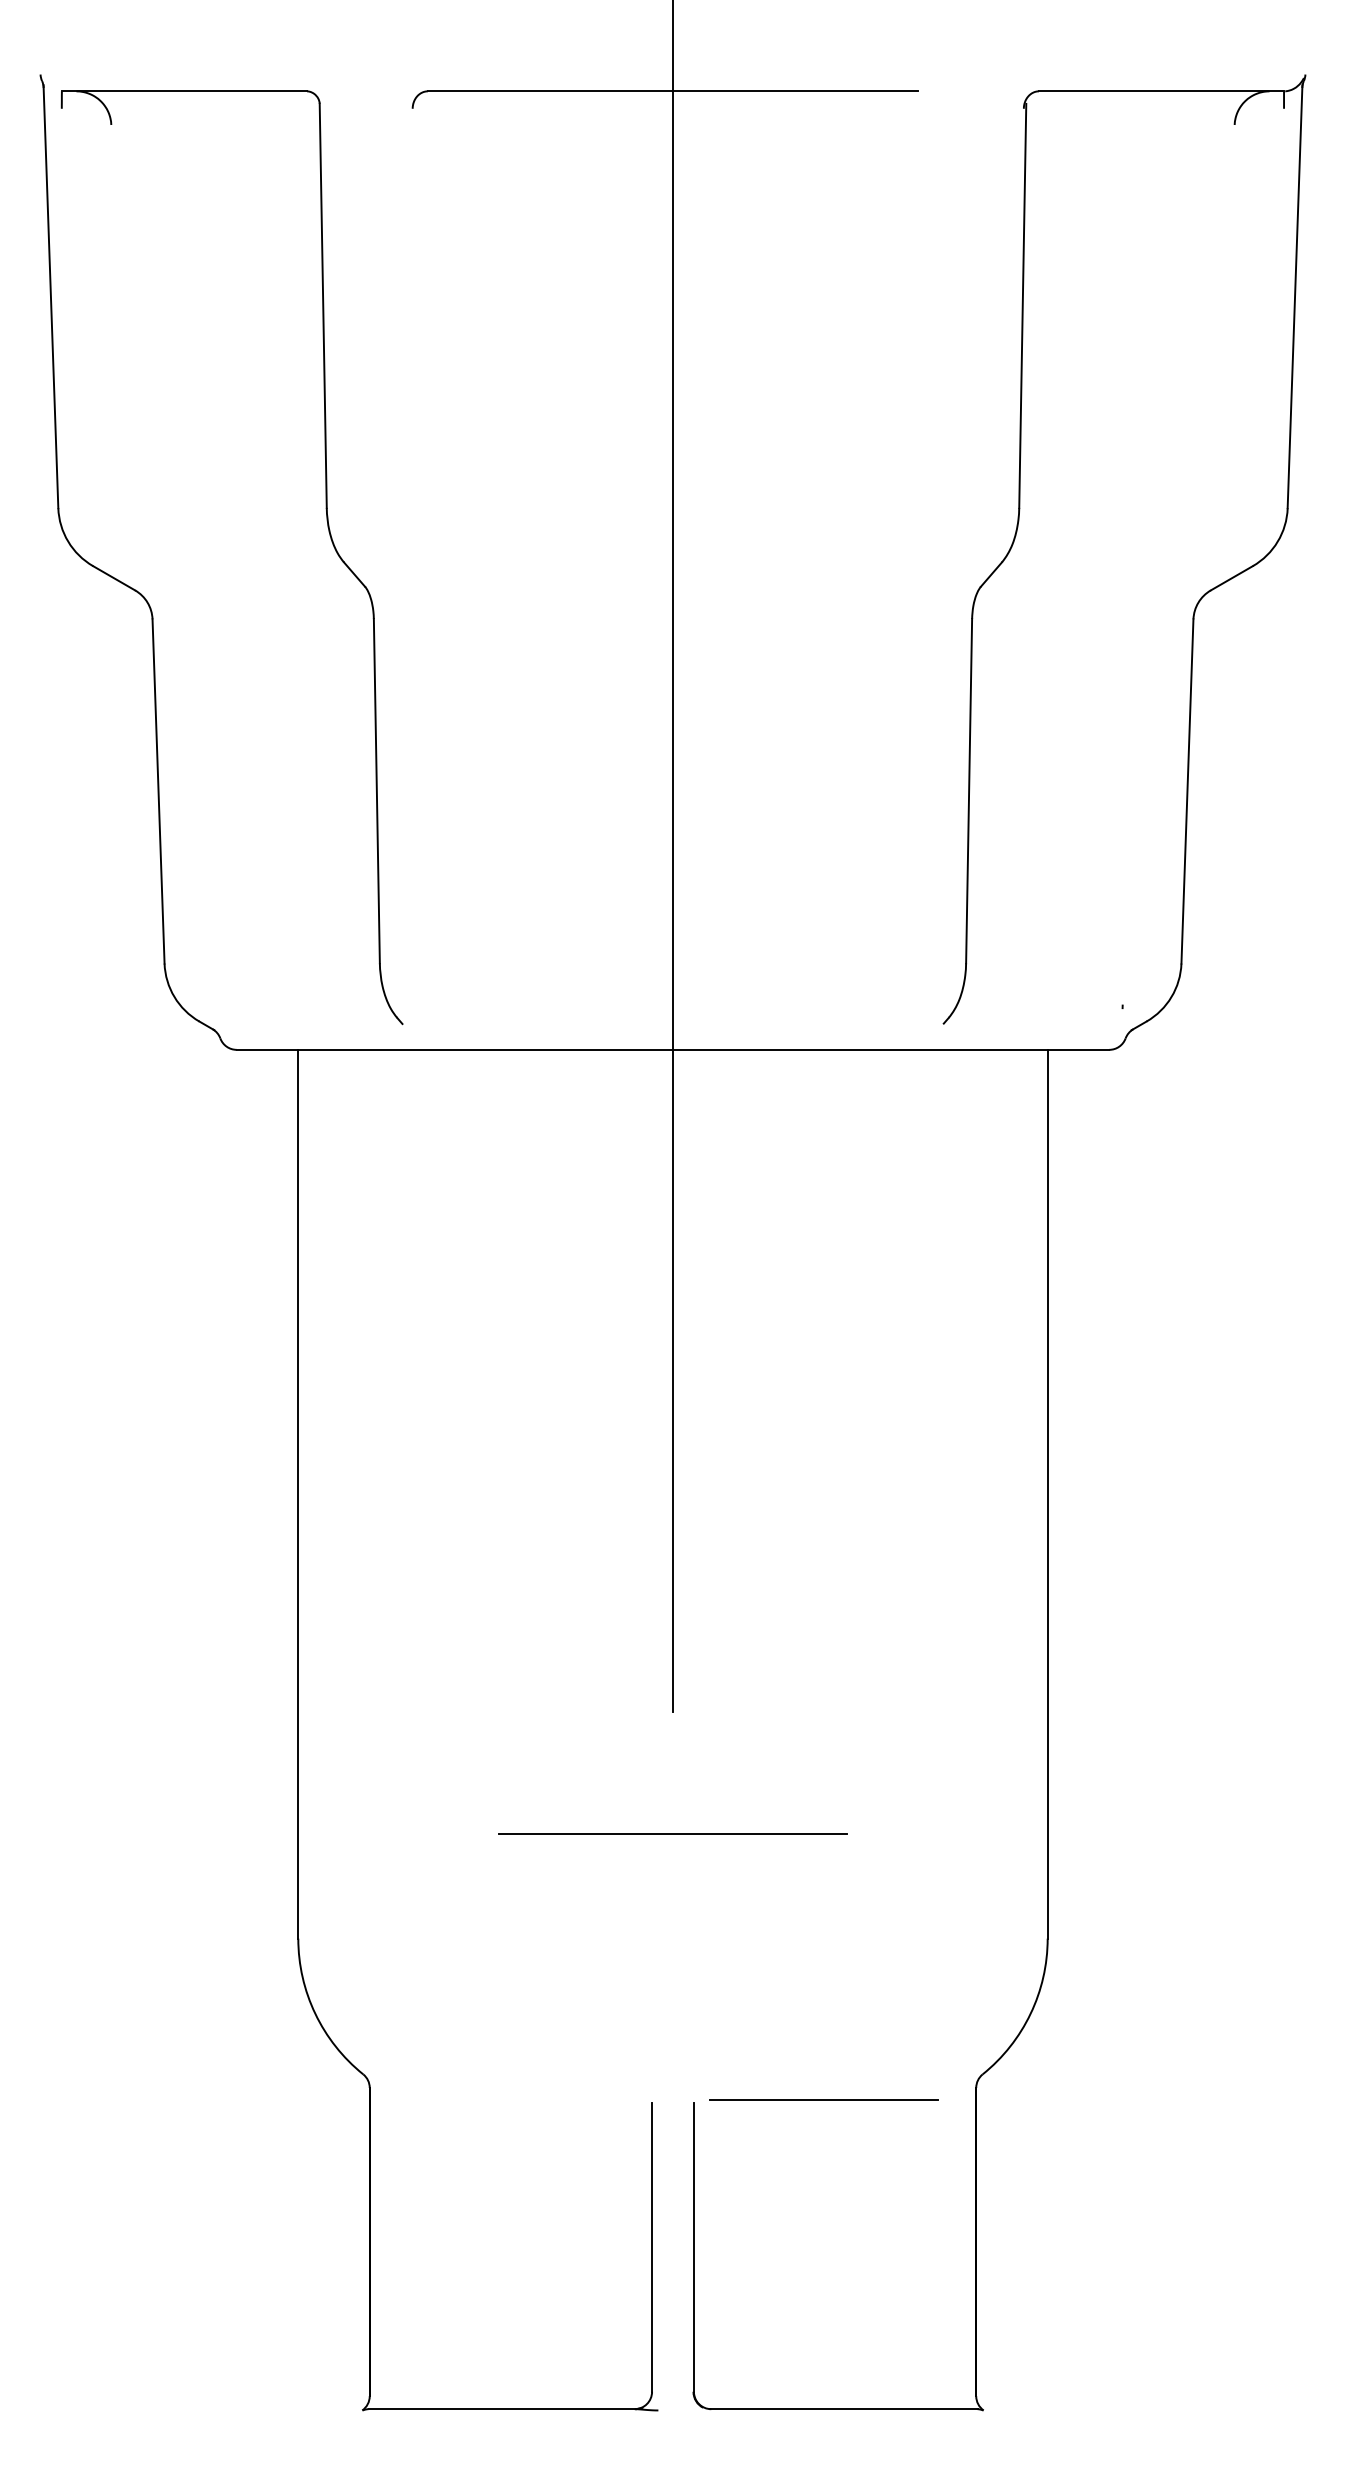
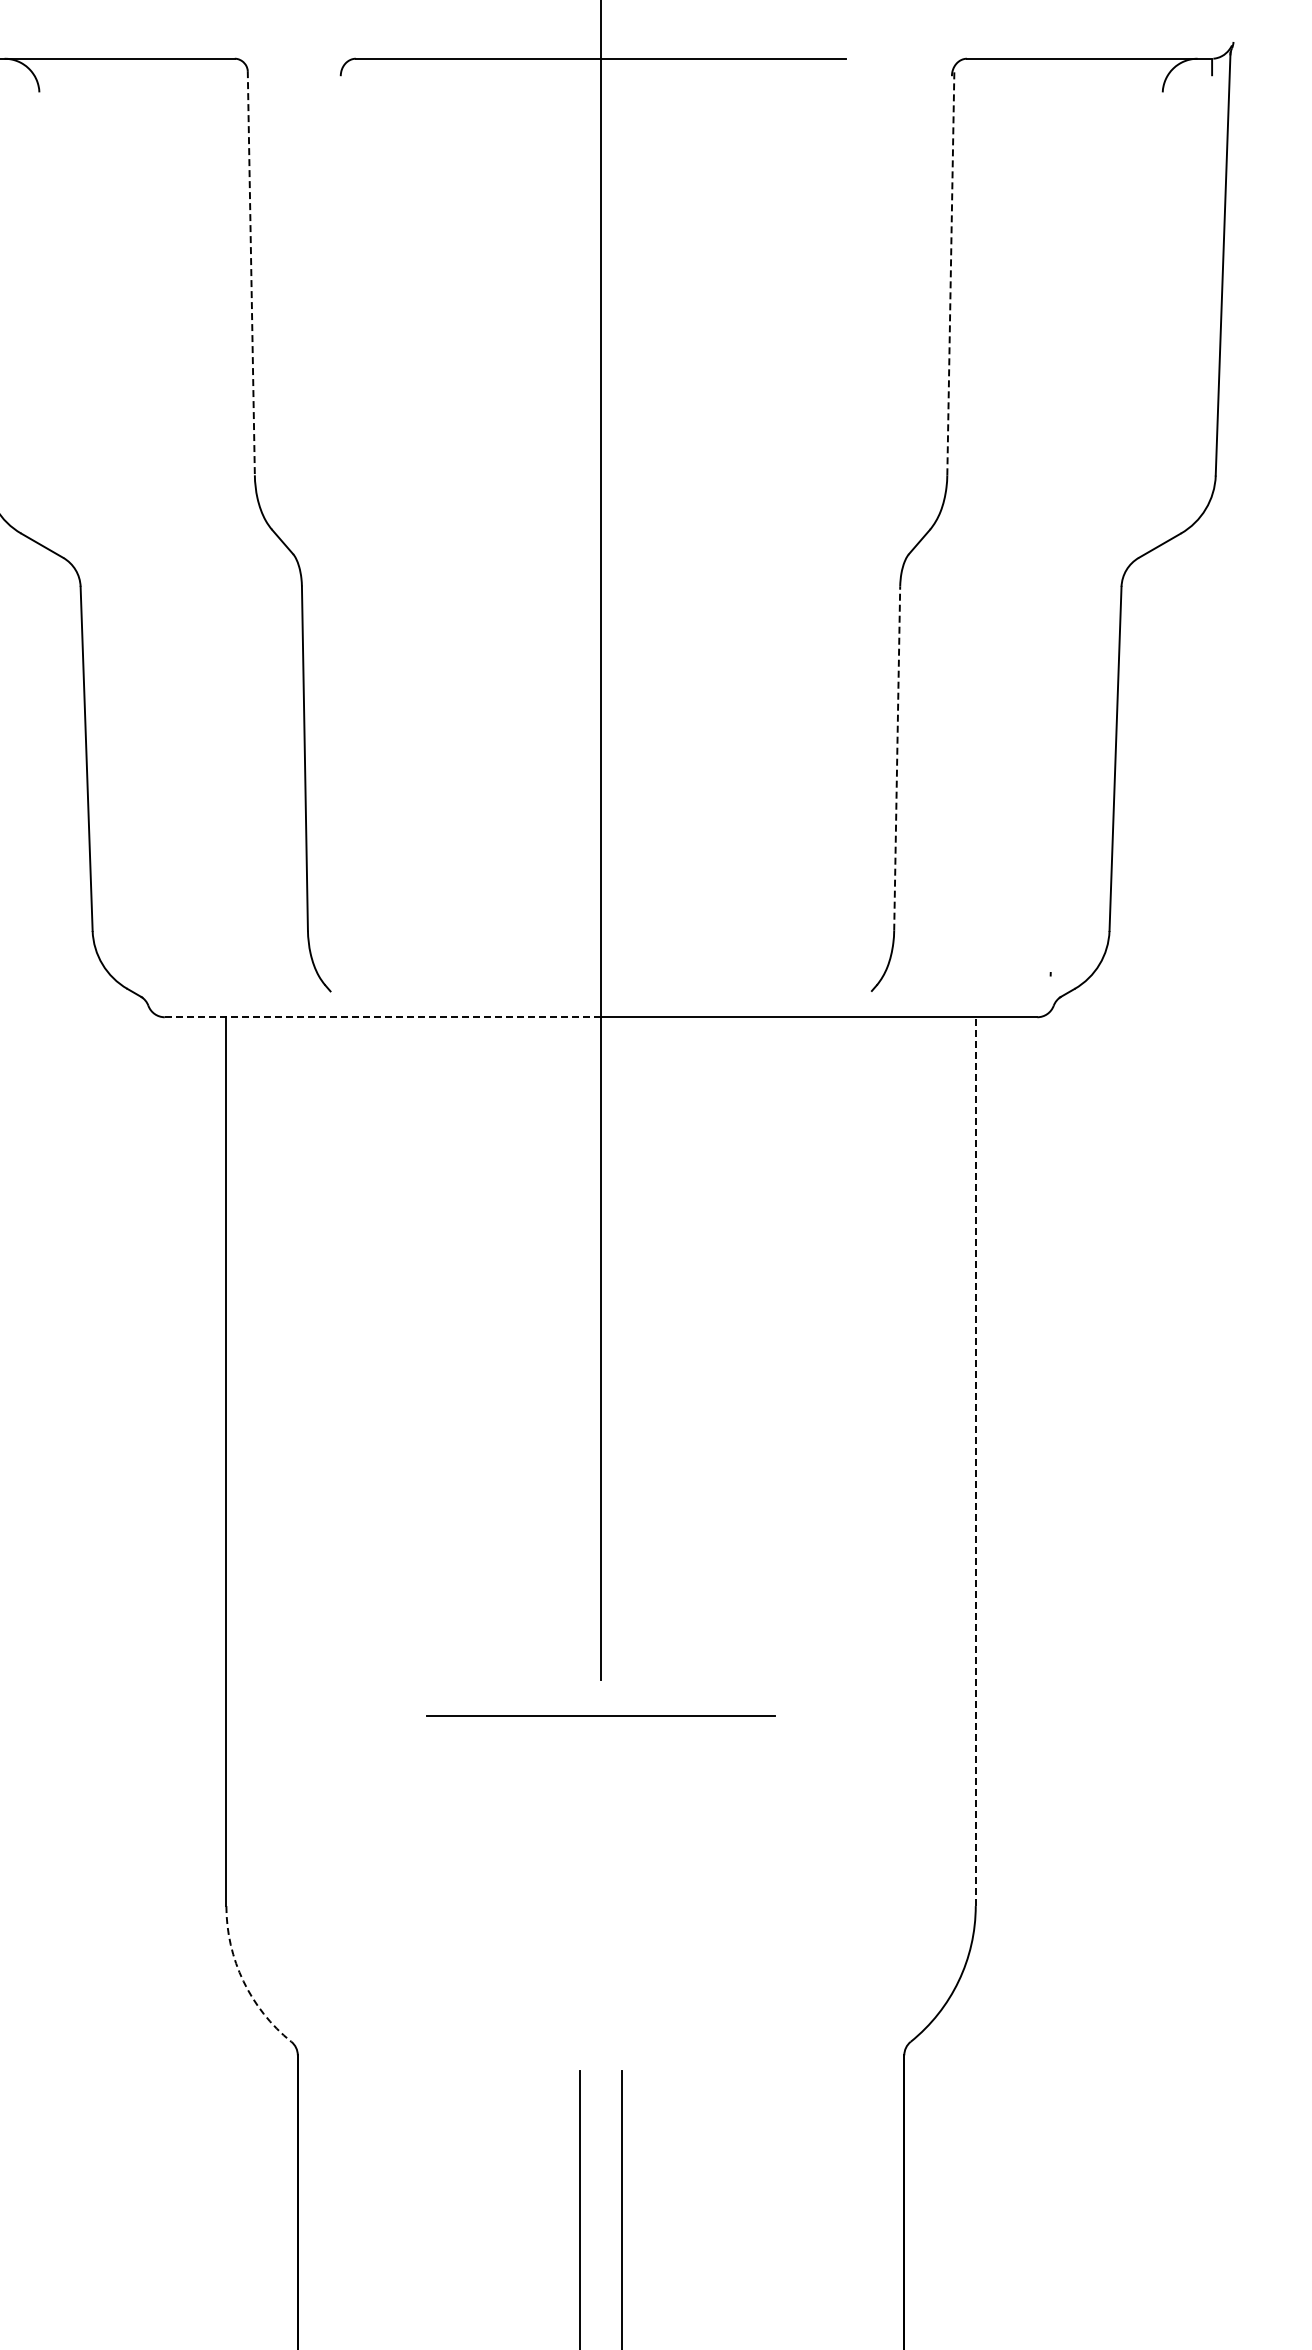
line: (1022, 305) -> (950, 272), solid -> dashed
line: (323, 306) -> (251, 273), solid -> dashed
line: (969, 790) -> (897, 757), solid -> dashed
line: (454, 1049) -> (382, 1016), solid -> dashed
line: (1047, 1493) -> (975, 1460), solid -> dashed
line: (672, 1833) -> (600, 1715), moved
arc: (315, 2013) -> (243, 1980), solid -> dashed
line: (823, 2099) -> (751, 2066), removed

